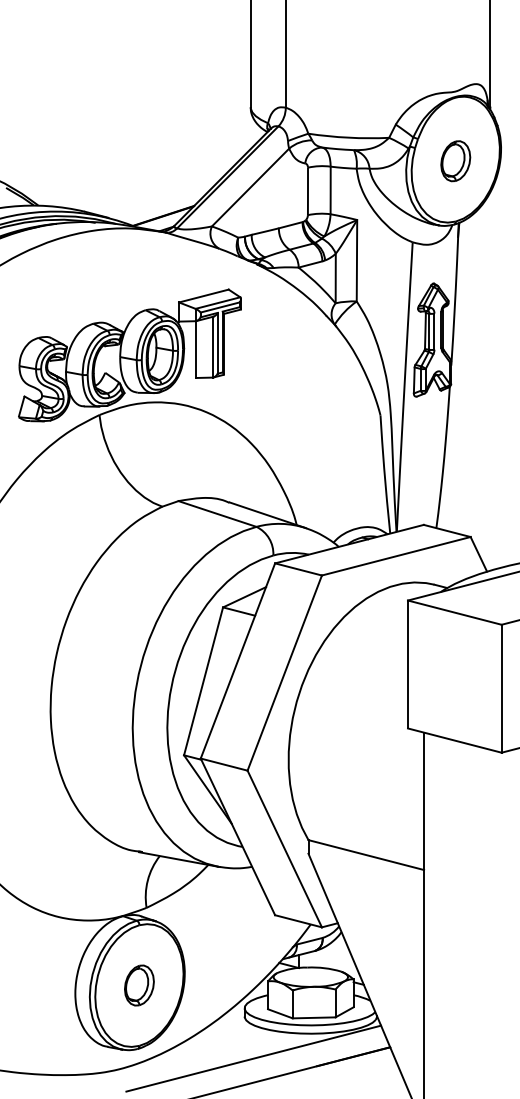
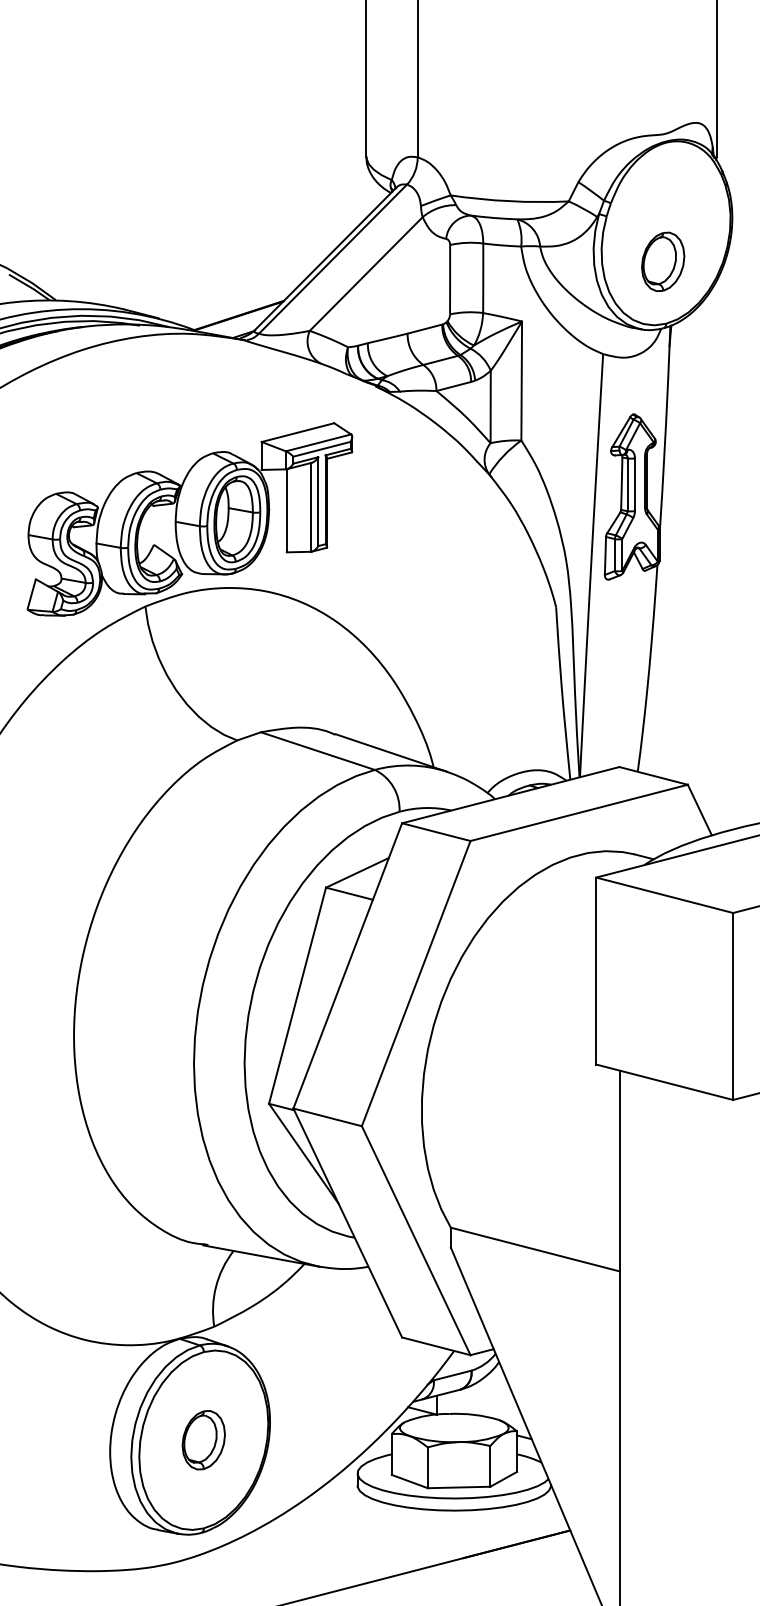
part: (455, 161) -> (662, 262), moved
line: (253, 1058) -> (370, 1546), removed

